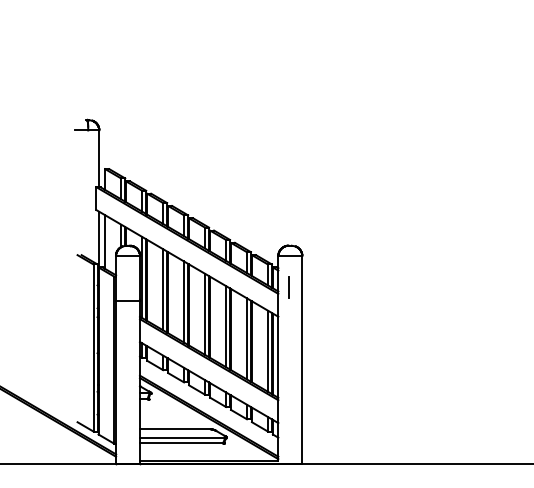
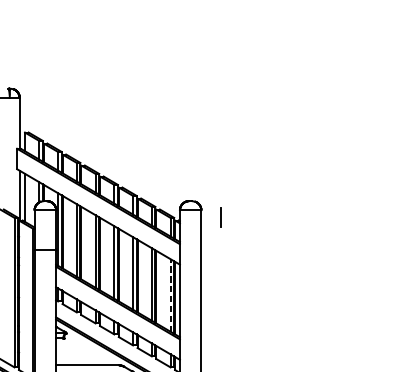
line: (288, 287) -> (220, 217), moved
line: (267, 351) -> (170, 295), solid -> dashed

